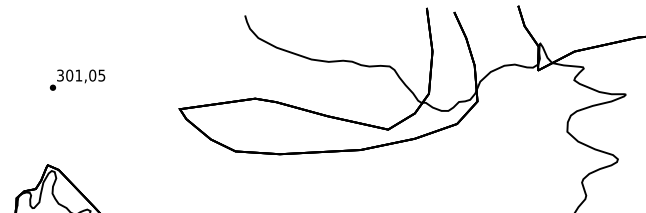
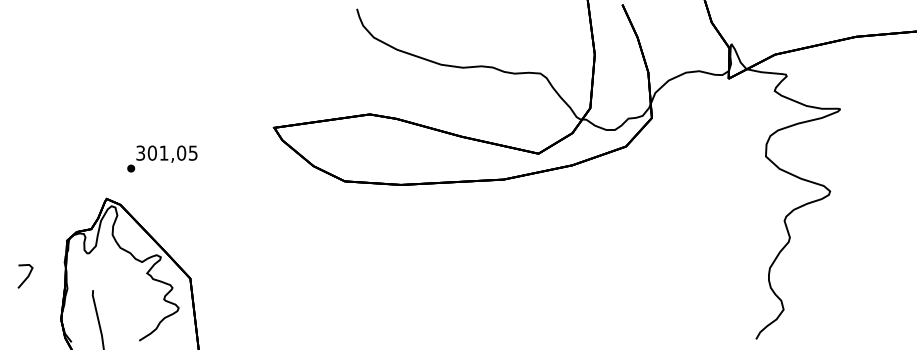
text: (77, 79) -> (162, 158), moved

